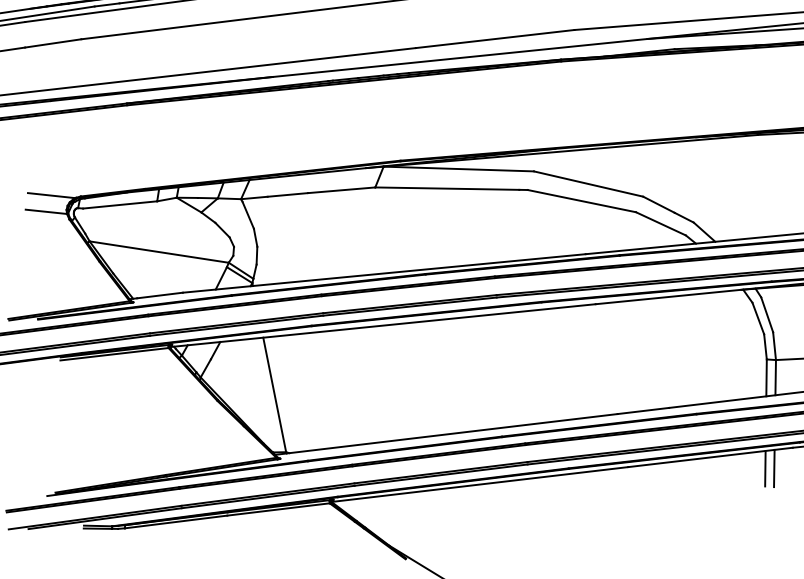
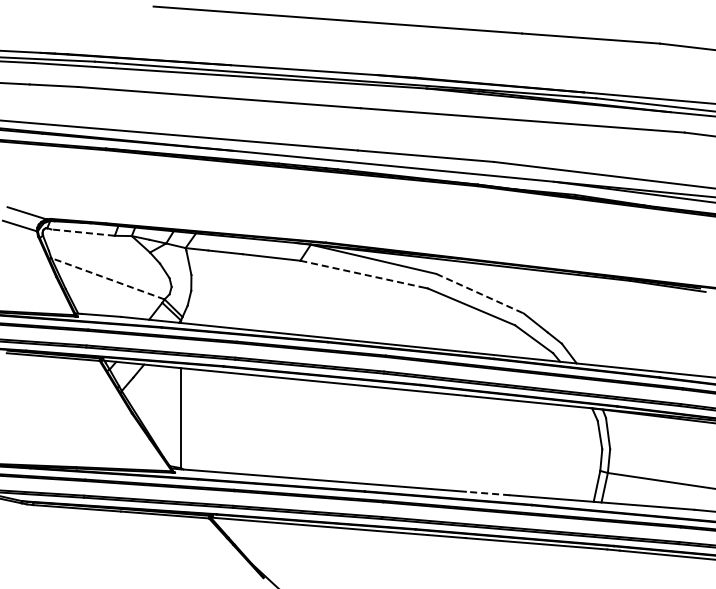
line: (589, 183) -> (480, 293), solid -> dashed
line: (447, 188) -> (360, 273), solid -> dashed
line: (120, 204) -> (83, 232), solid -> dashed
line: (158, 251) -> (107, 278), solid -> dashed
line: (642, 411) -> (487, 493), solid -> dashed
line: (765, 468) -> (580, 562), removed
line: (773, 468) -> (587, 563), removed

